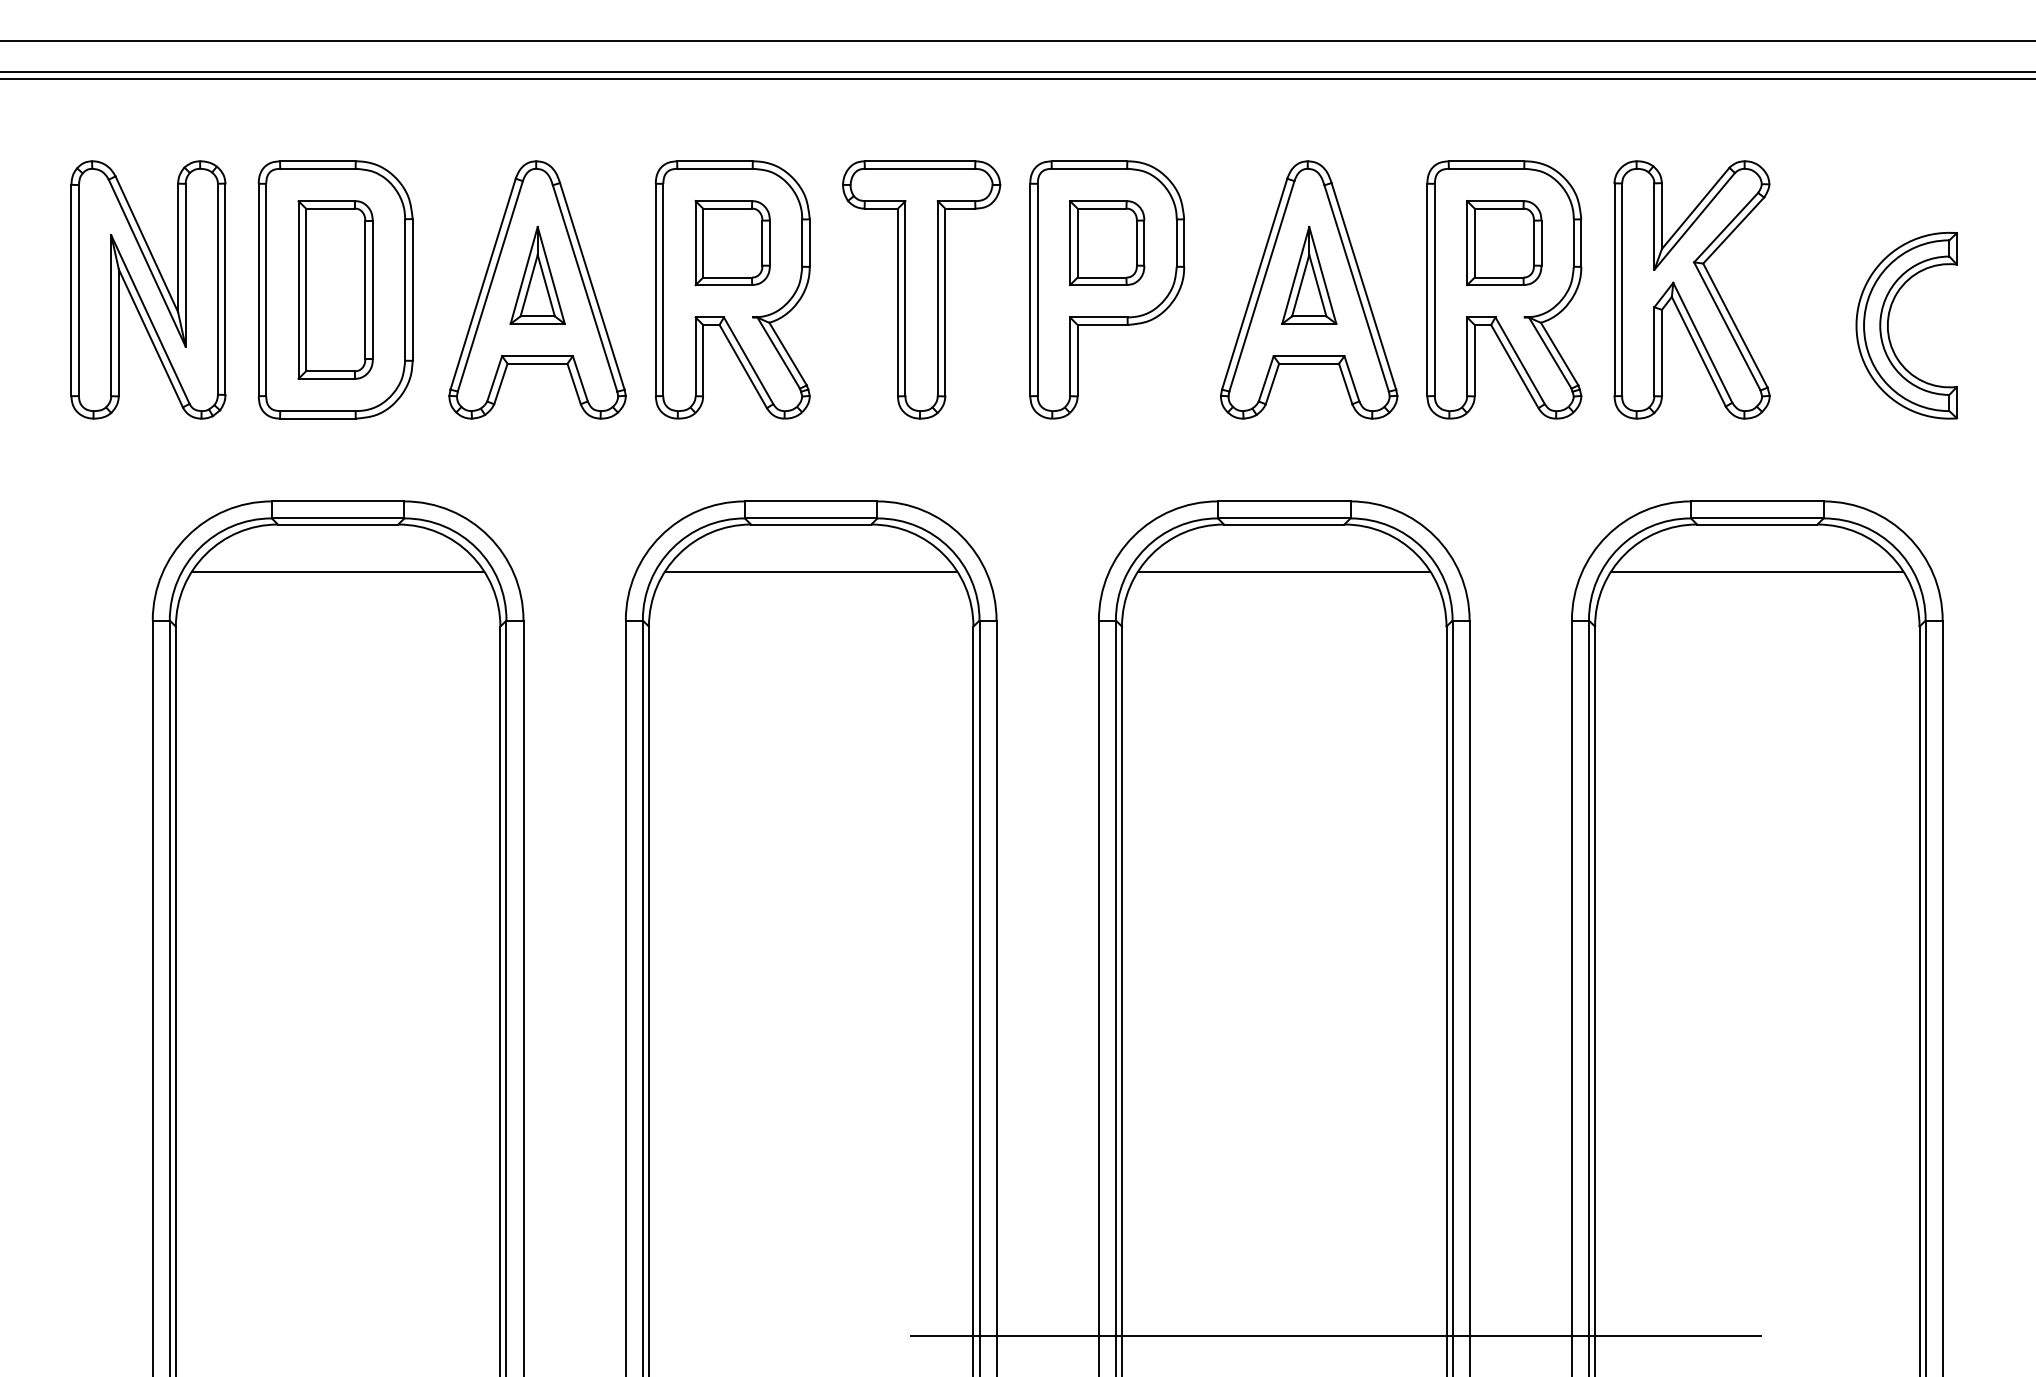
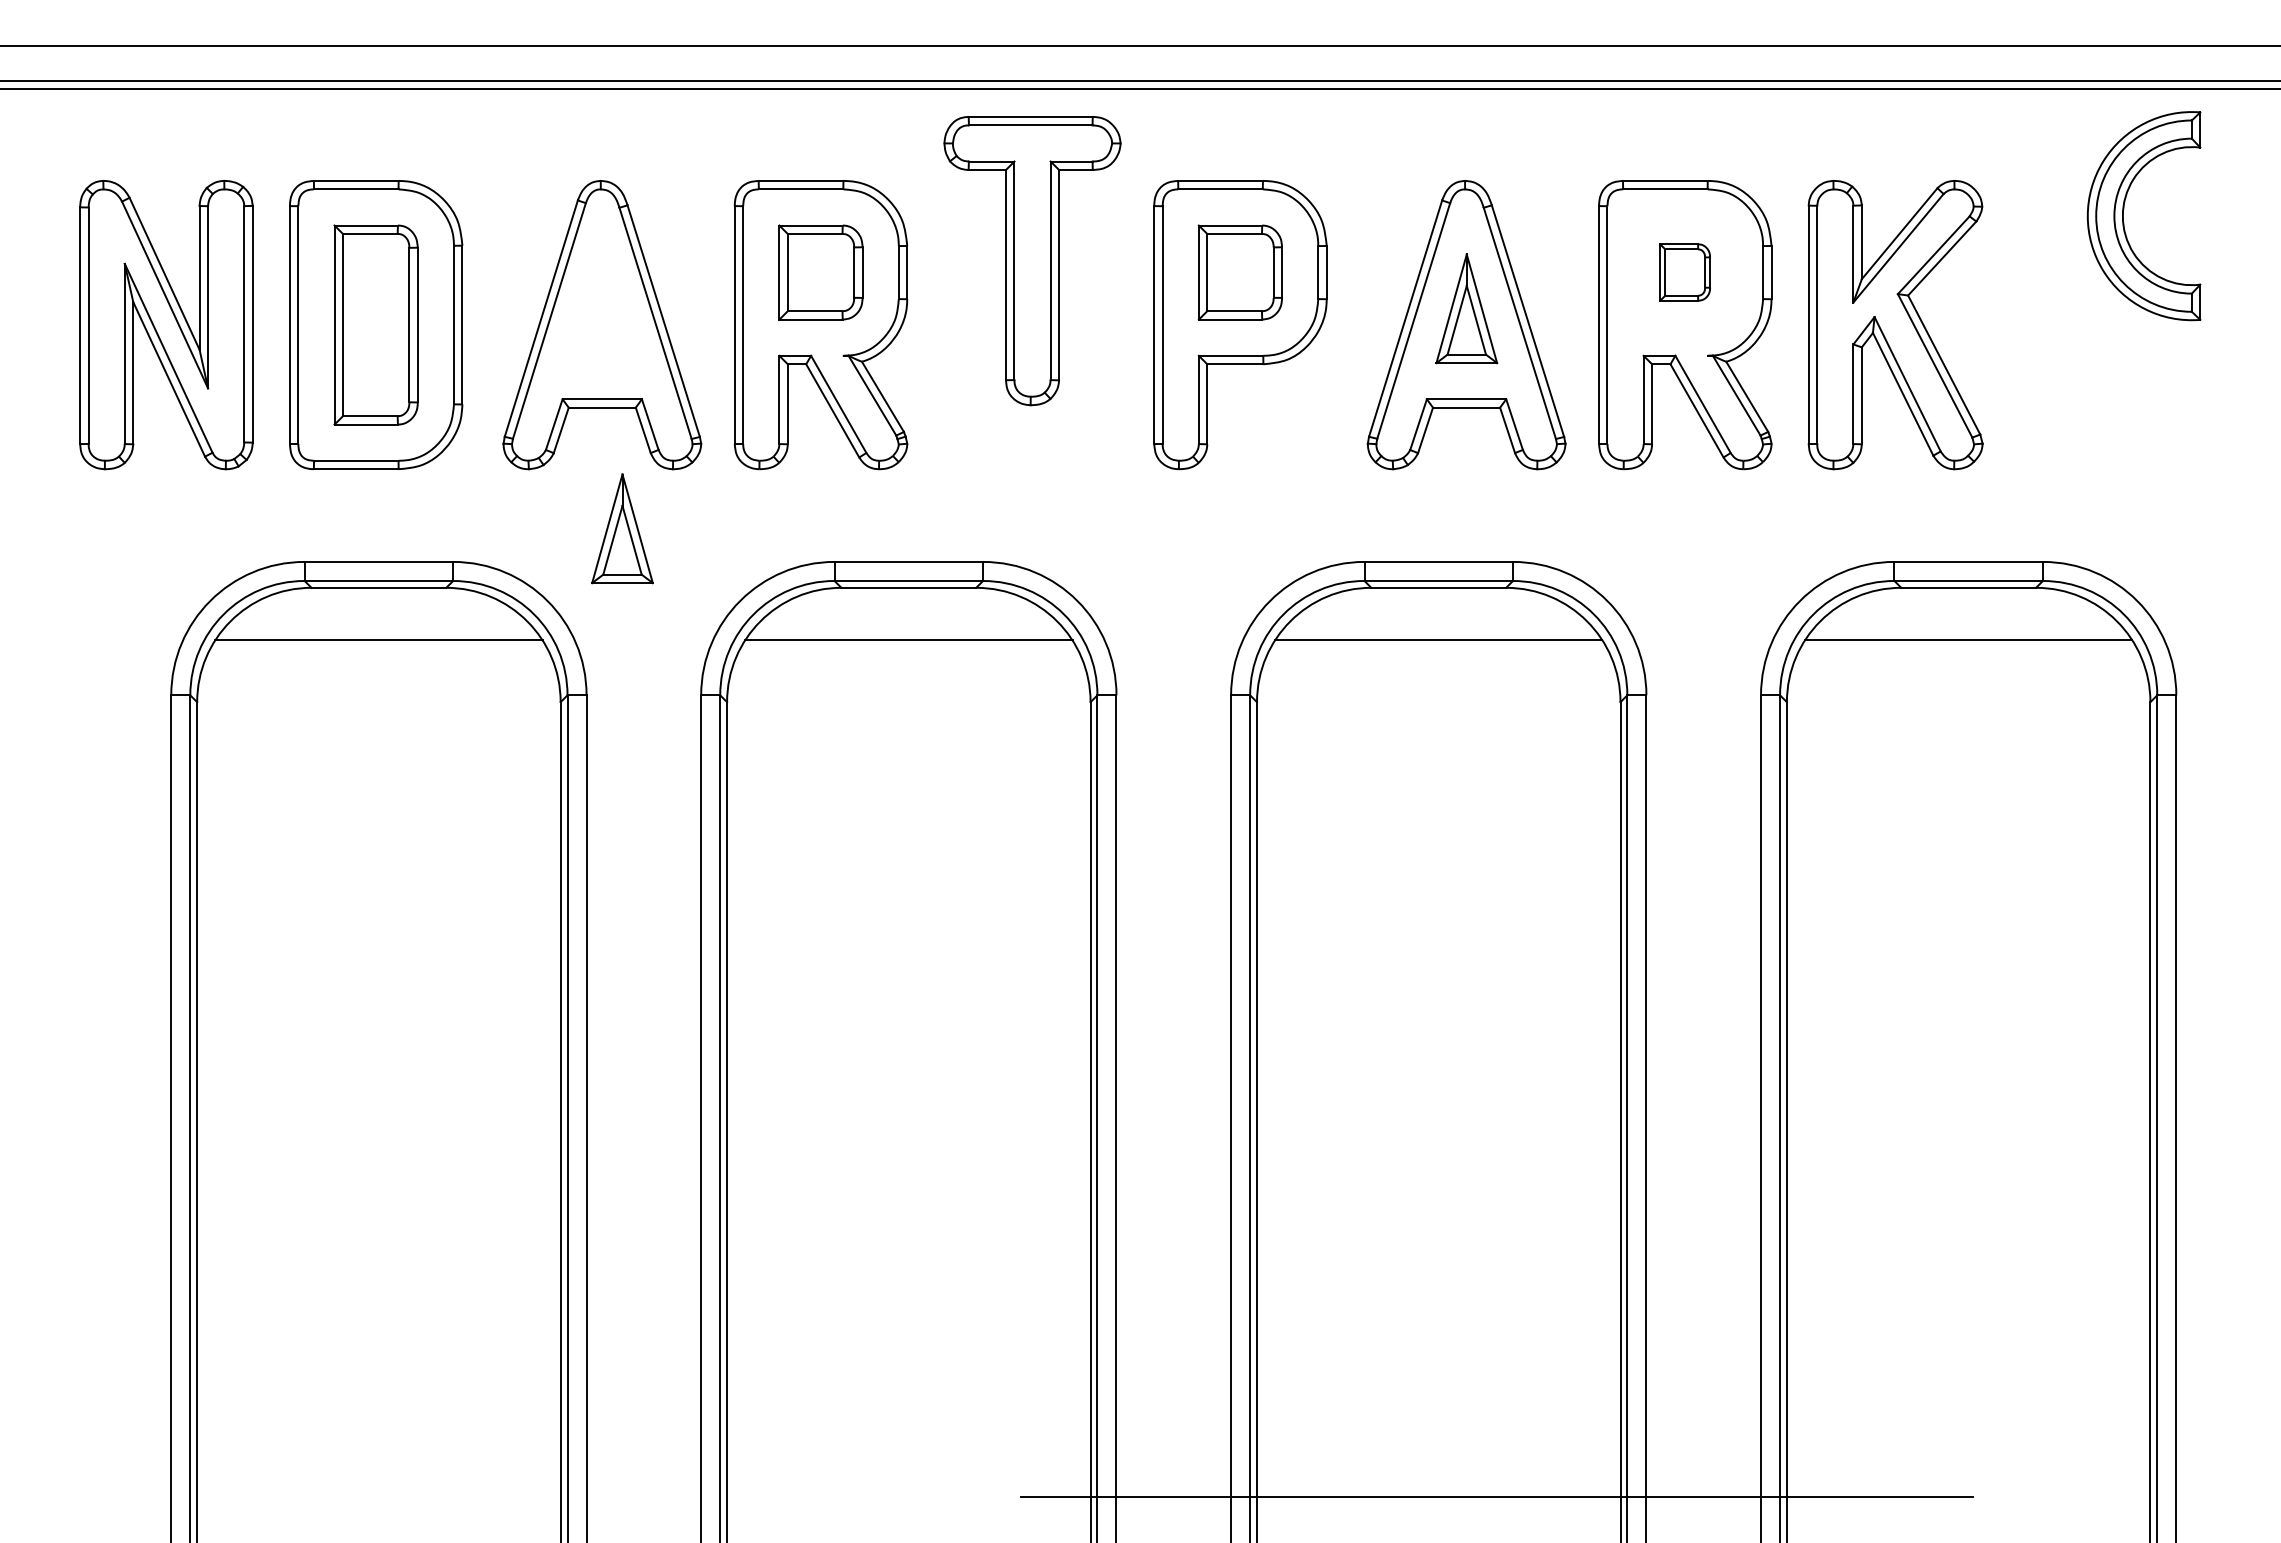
part: (1503, 243) -> (1684, 272), size x0.6
part: (537, 275) -> (622, 528), moved
part: (921, 290) -> (1032, 261), moved
part: (1889, 331) -> (2124, 222), moved

